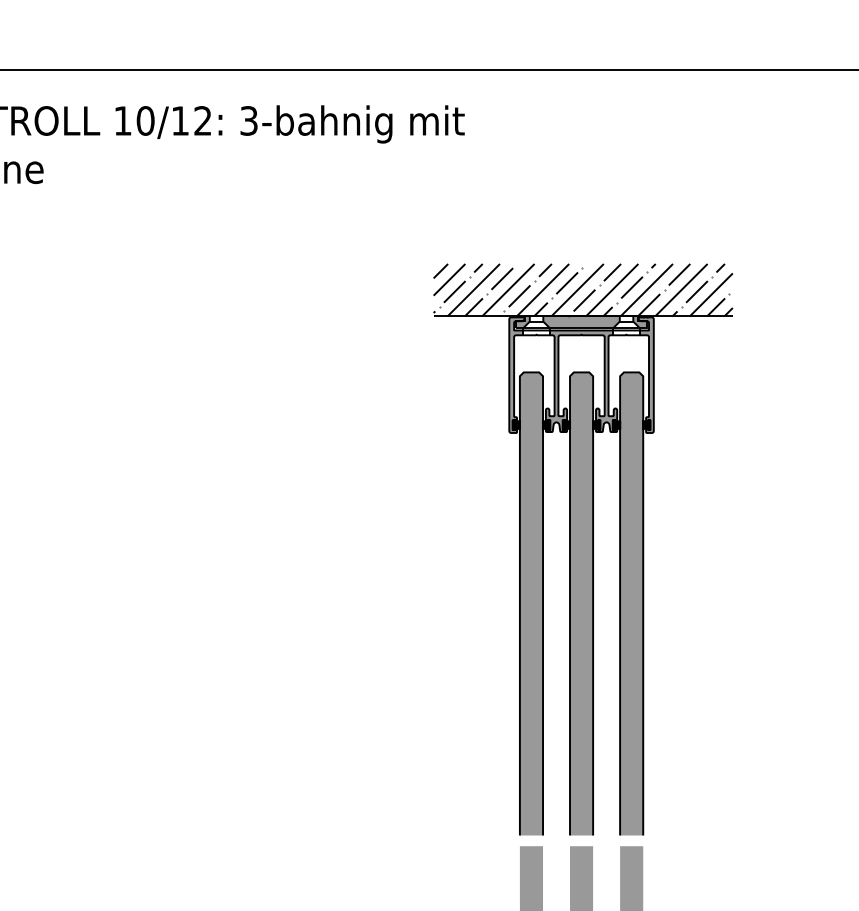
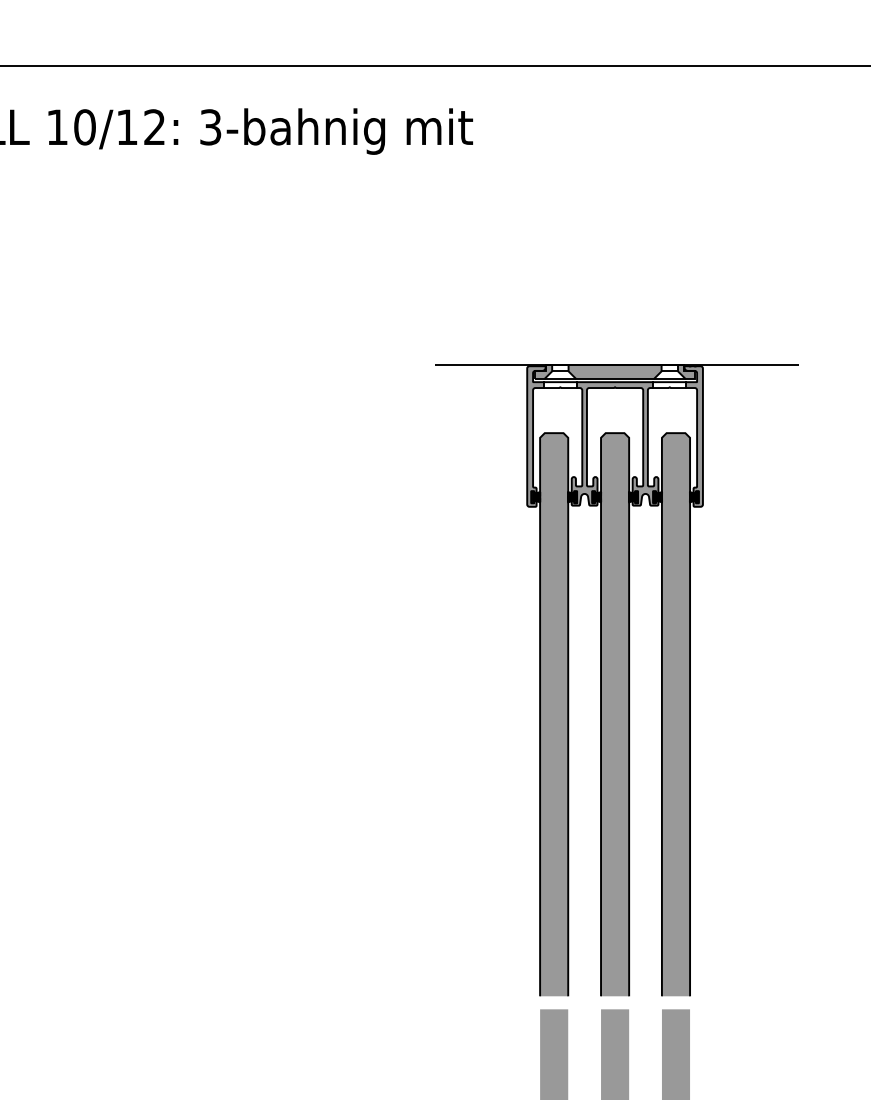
hatch: (582, 289) -> (616, 332), removed

